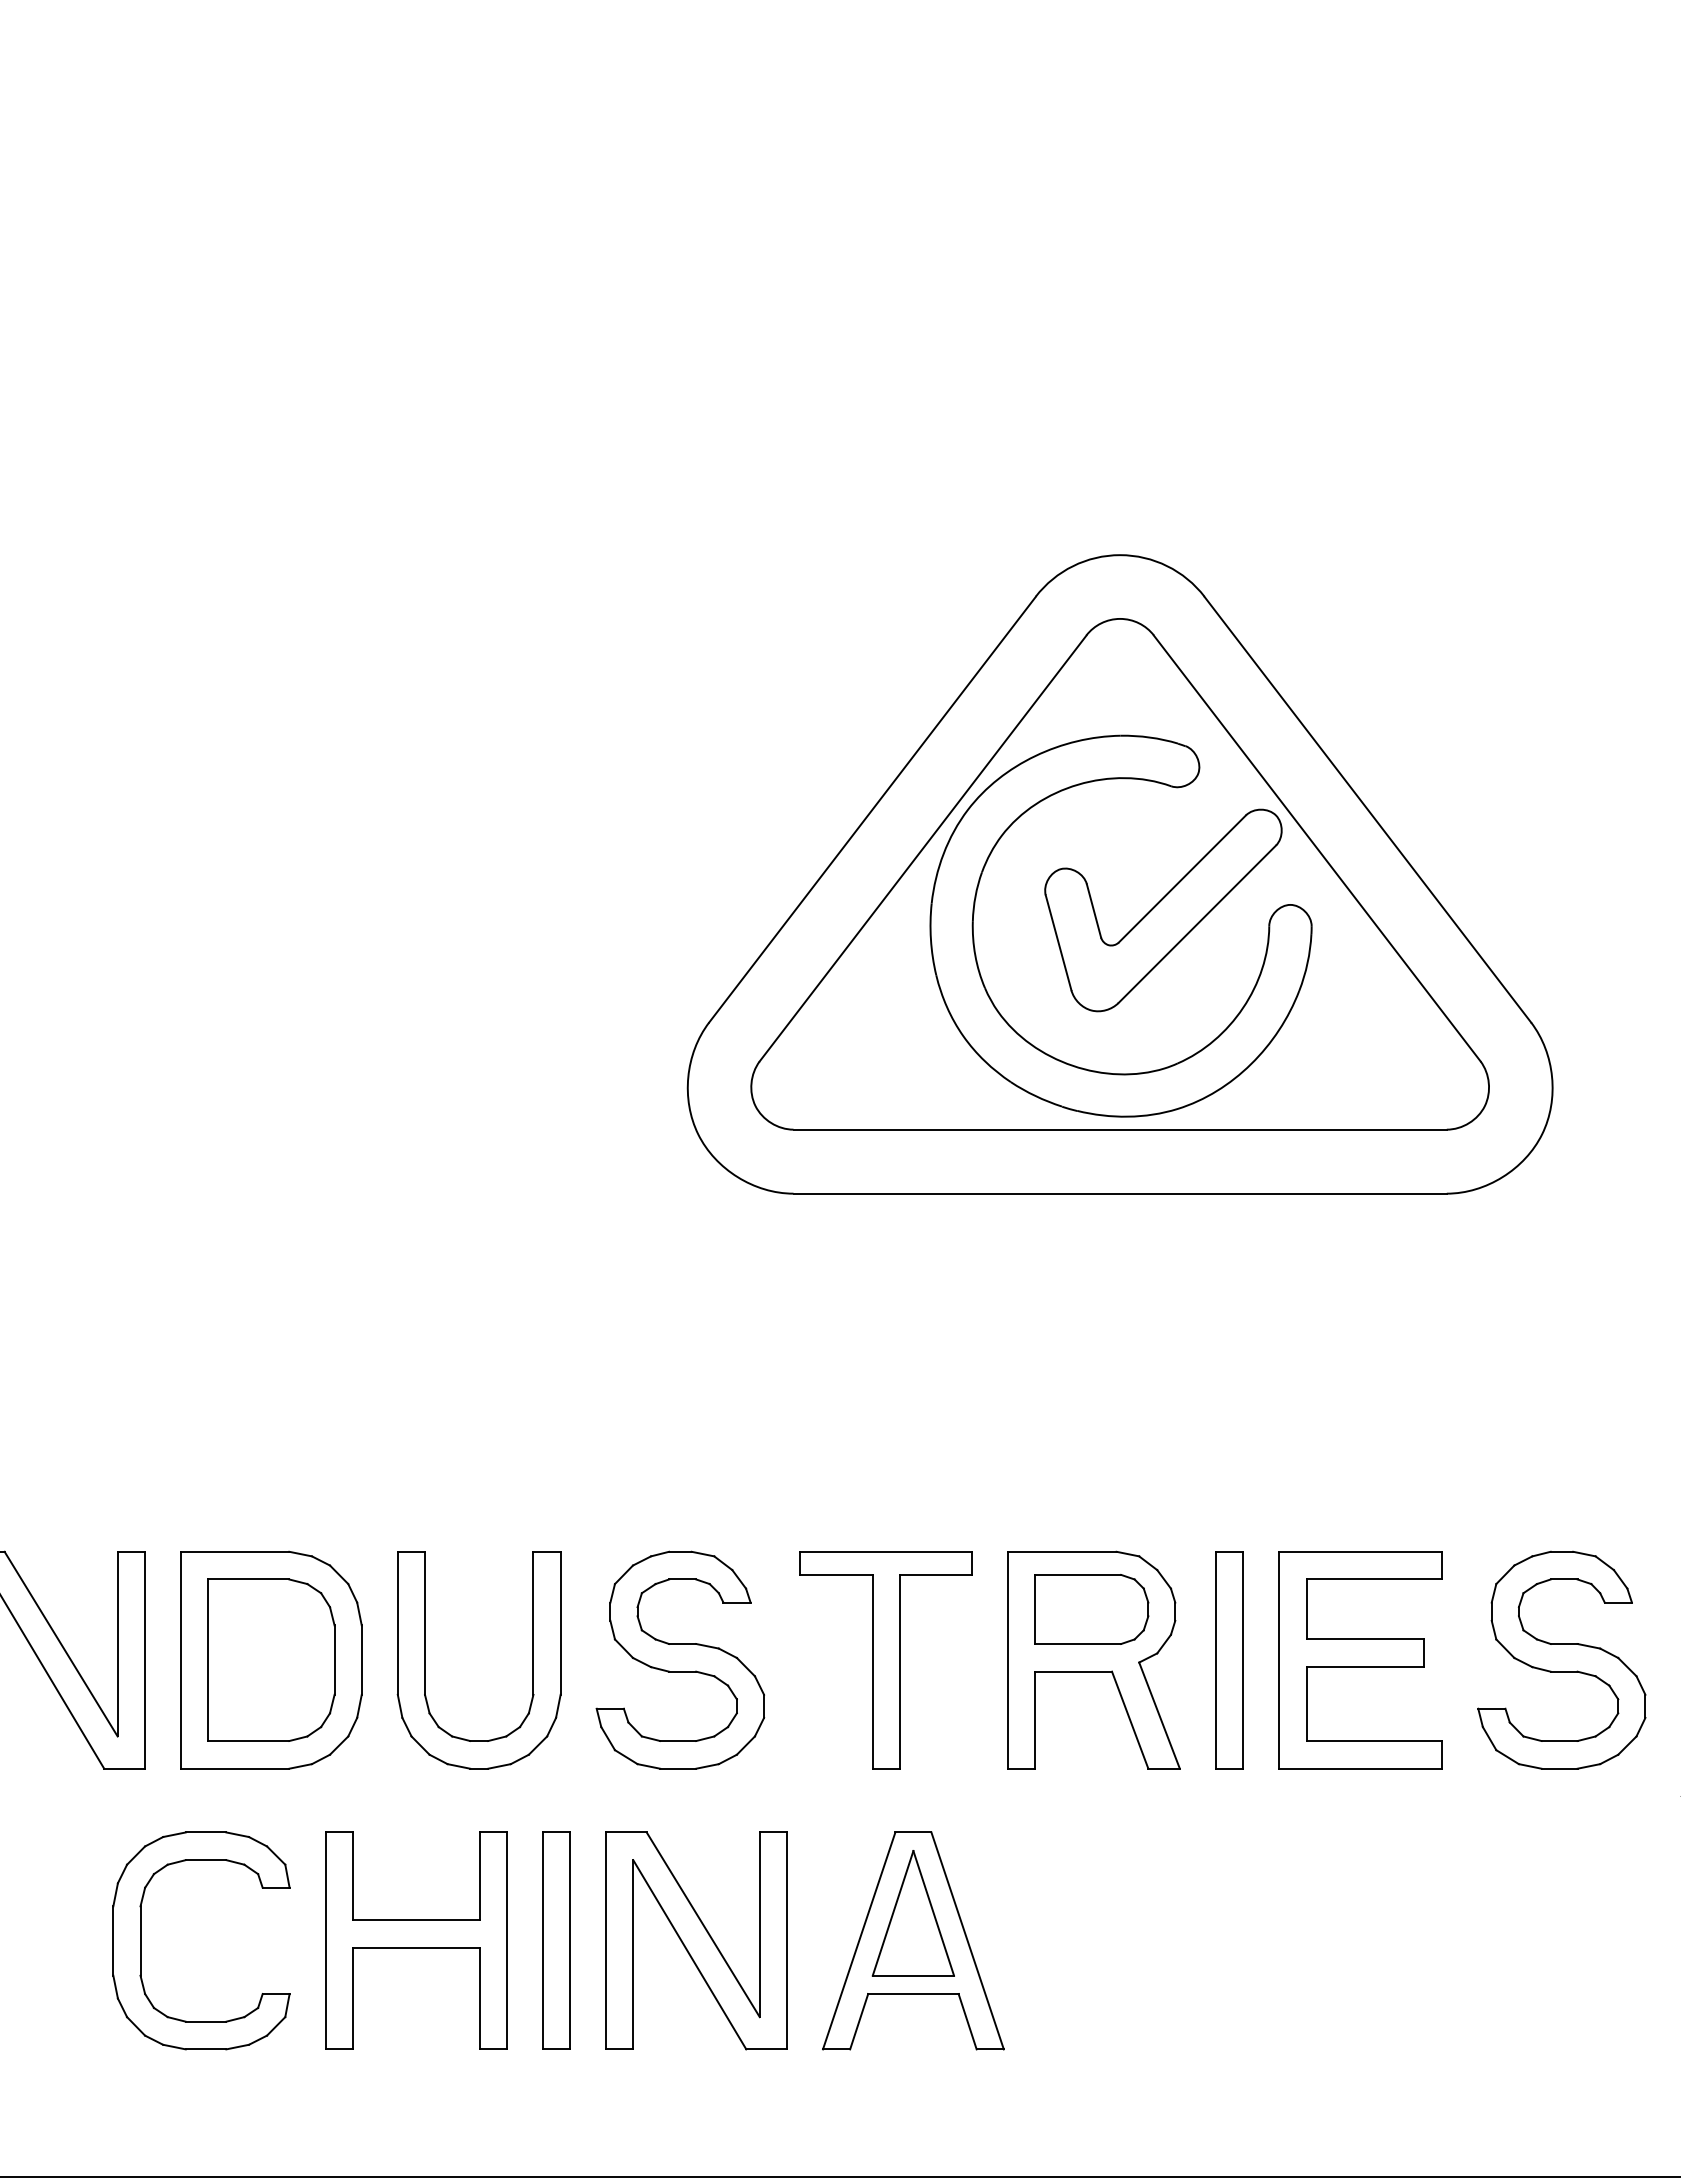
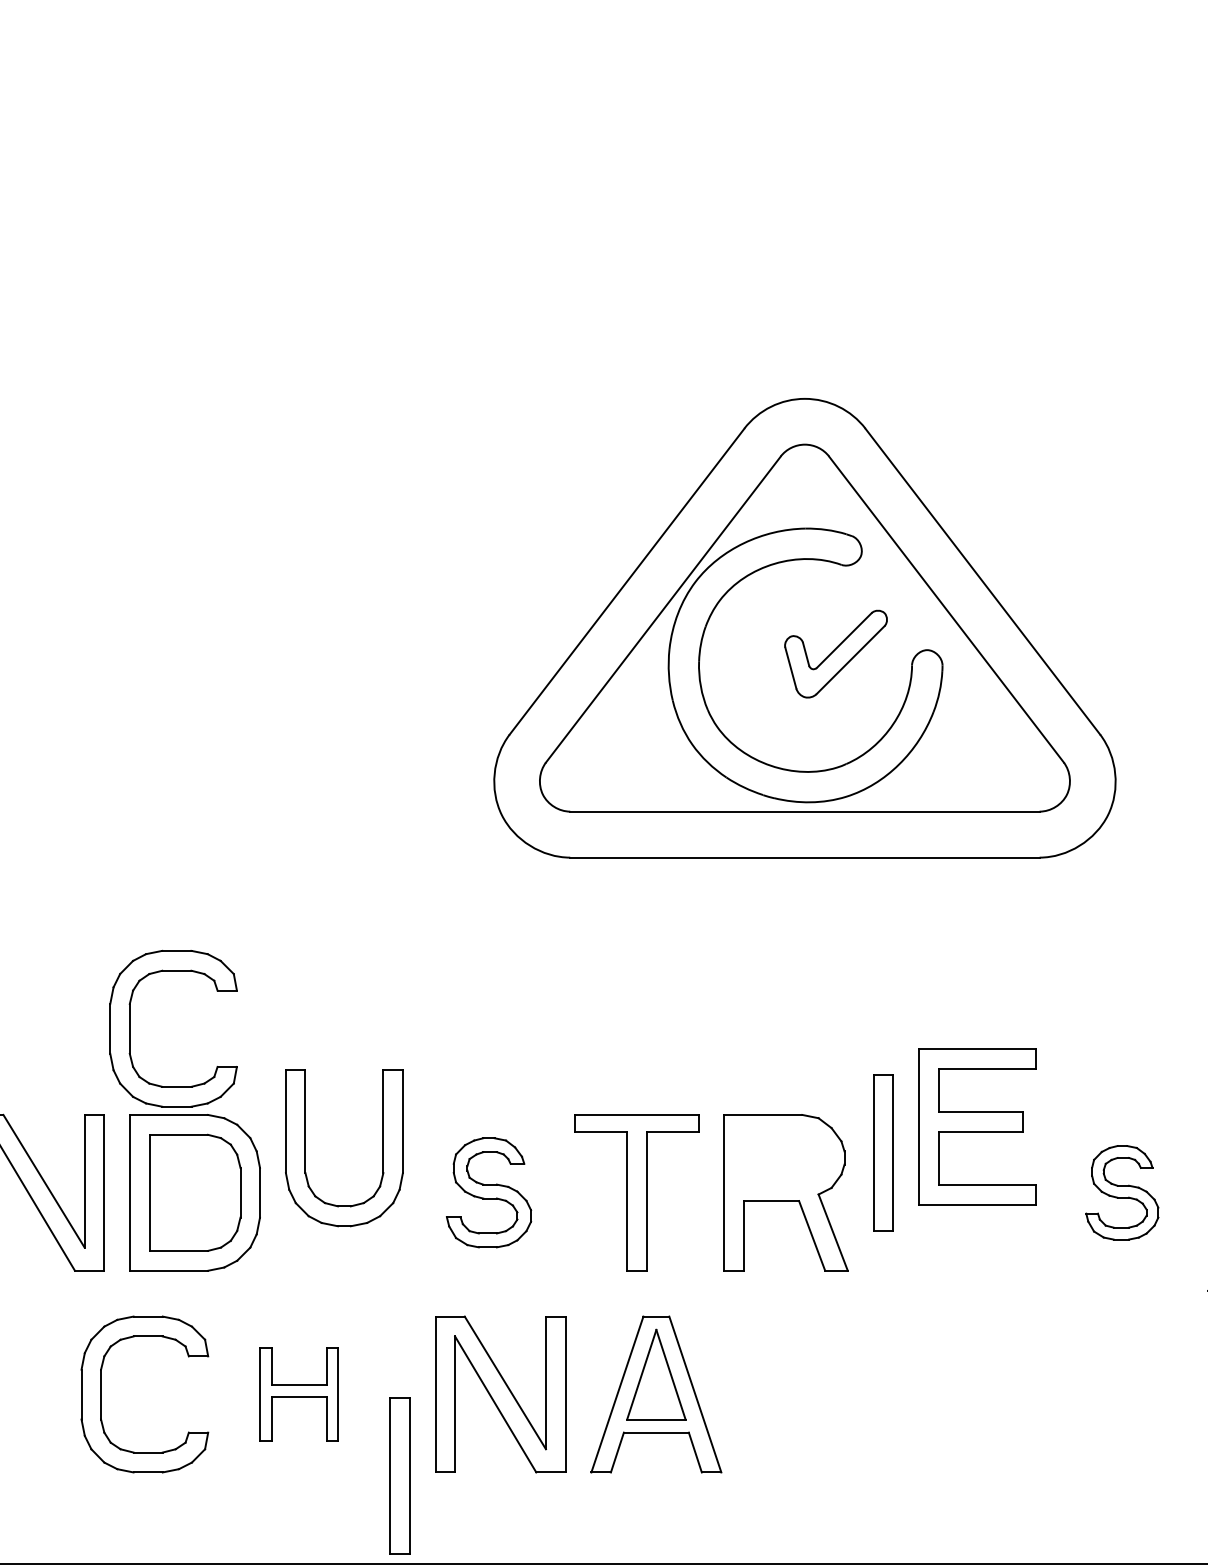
part: (1163, 910) -> (836, 654), size x0.6
part: (181, 1431) -> (130, 1028), added
part: (1091, 1609) -> (784, 1156), removed
part: (680, 1659) -> (489, 1192), size x0.7
part: (1561, 1659) -> (1122, 1192), size x0.6
part: (425, 1660) -> (305, 1148), moved
part: (1229, 1660) -> (883, 1152), moved
part: (1360, 1660) -> (977, 1126), moved
part: (416, 1940) -> (299, 1394), size x0.6
part: (556, 1940) -> (399, 1475), moved

